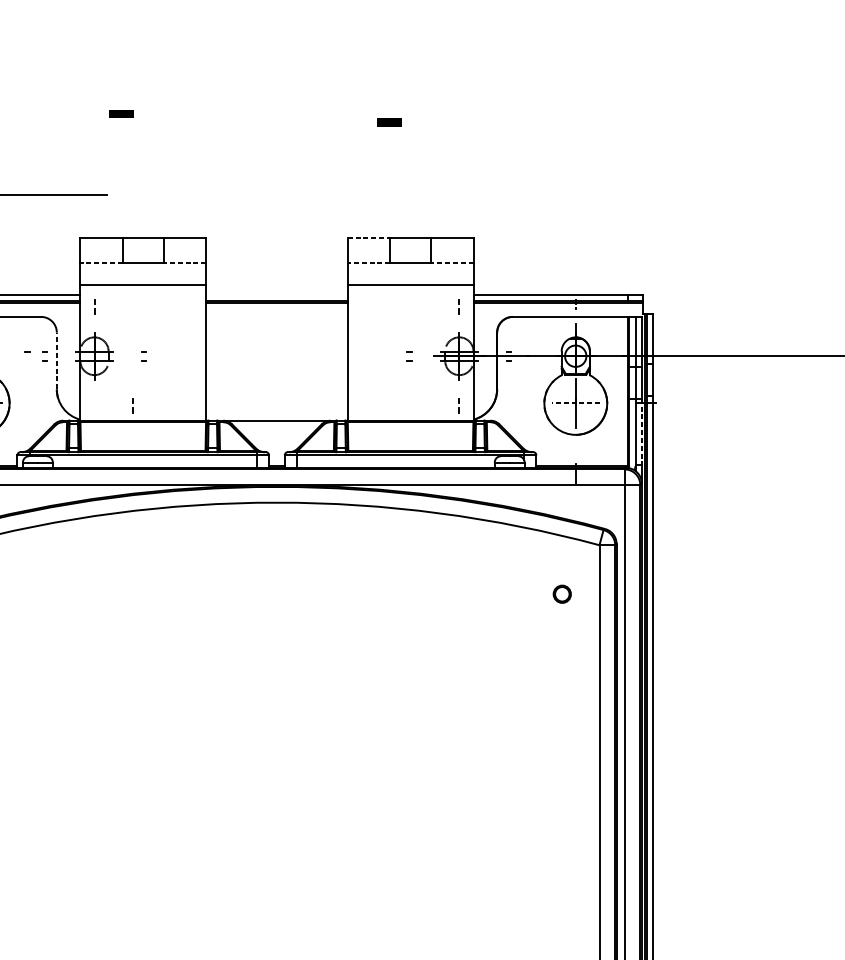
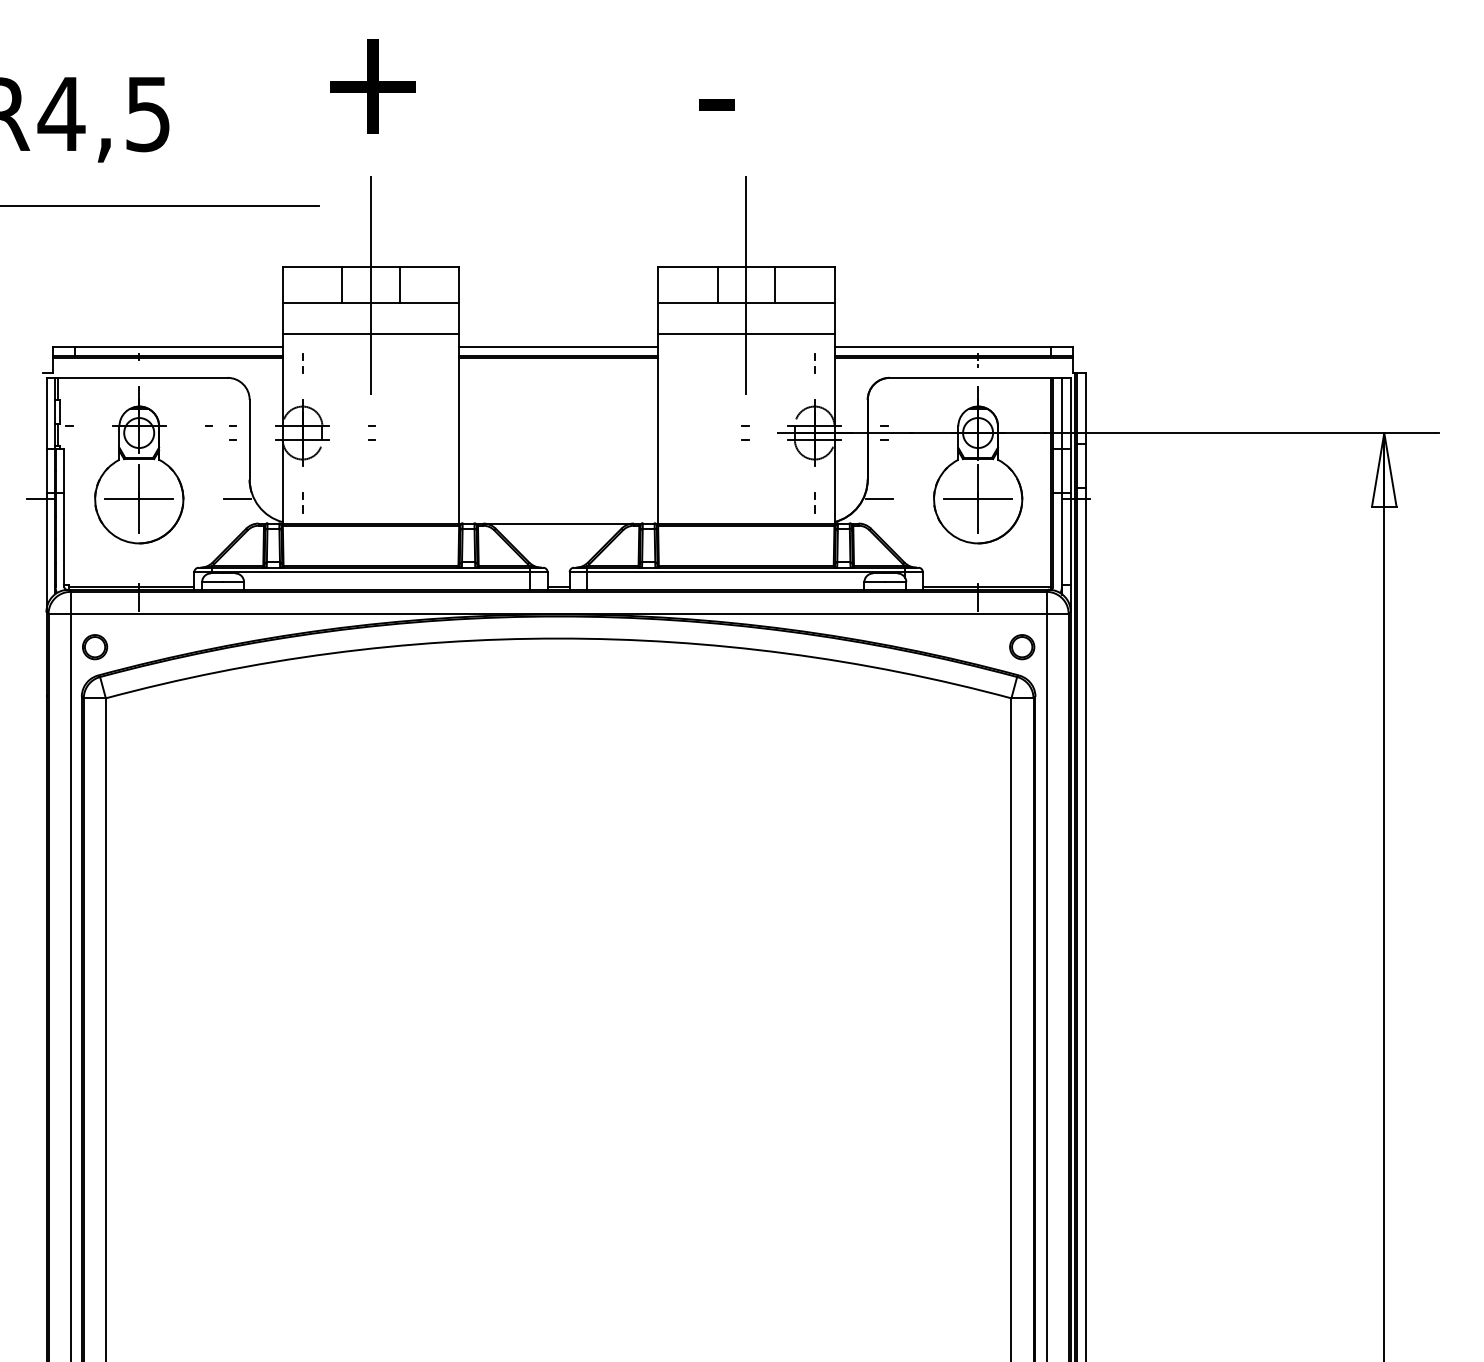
text: (142, 109) -> (369, 86), - -> +
line: (368, 238) -> (687, 267), dashed -> solid
line: (143, 250) -> (371, 284), added
line: (410, 250) -> (746, 284), added
line: (101, 263) -> (312, 302), dashed -> solid
line: (184, 263) -> (429, 302), dashed -> solid
line: (368, 263) -> (687, 302), dashed -> solid
line: (452, 263) -> (804, 302), dashed -> solid
line: (276, 294) -> (558, 346), added
line: (56, 360) -> (249, 439), dashed -> solid
line: (48, 403) -> (237, 499), added
line: (132, 403) -> (302, 499), moved
line: (505, 403) -> (879, 499), added
line: (576, 403) -> (978, 499), dashed -> solid
line: (641, 432) -> (1070, 539), dashed -> solid
part: (562, 594) -> (1022, 647), moved

